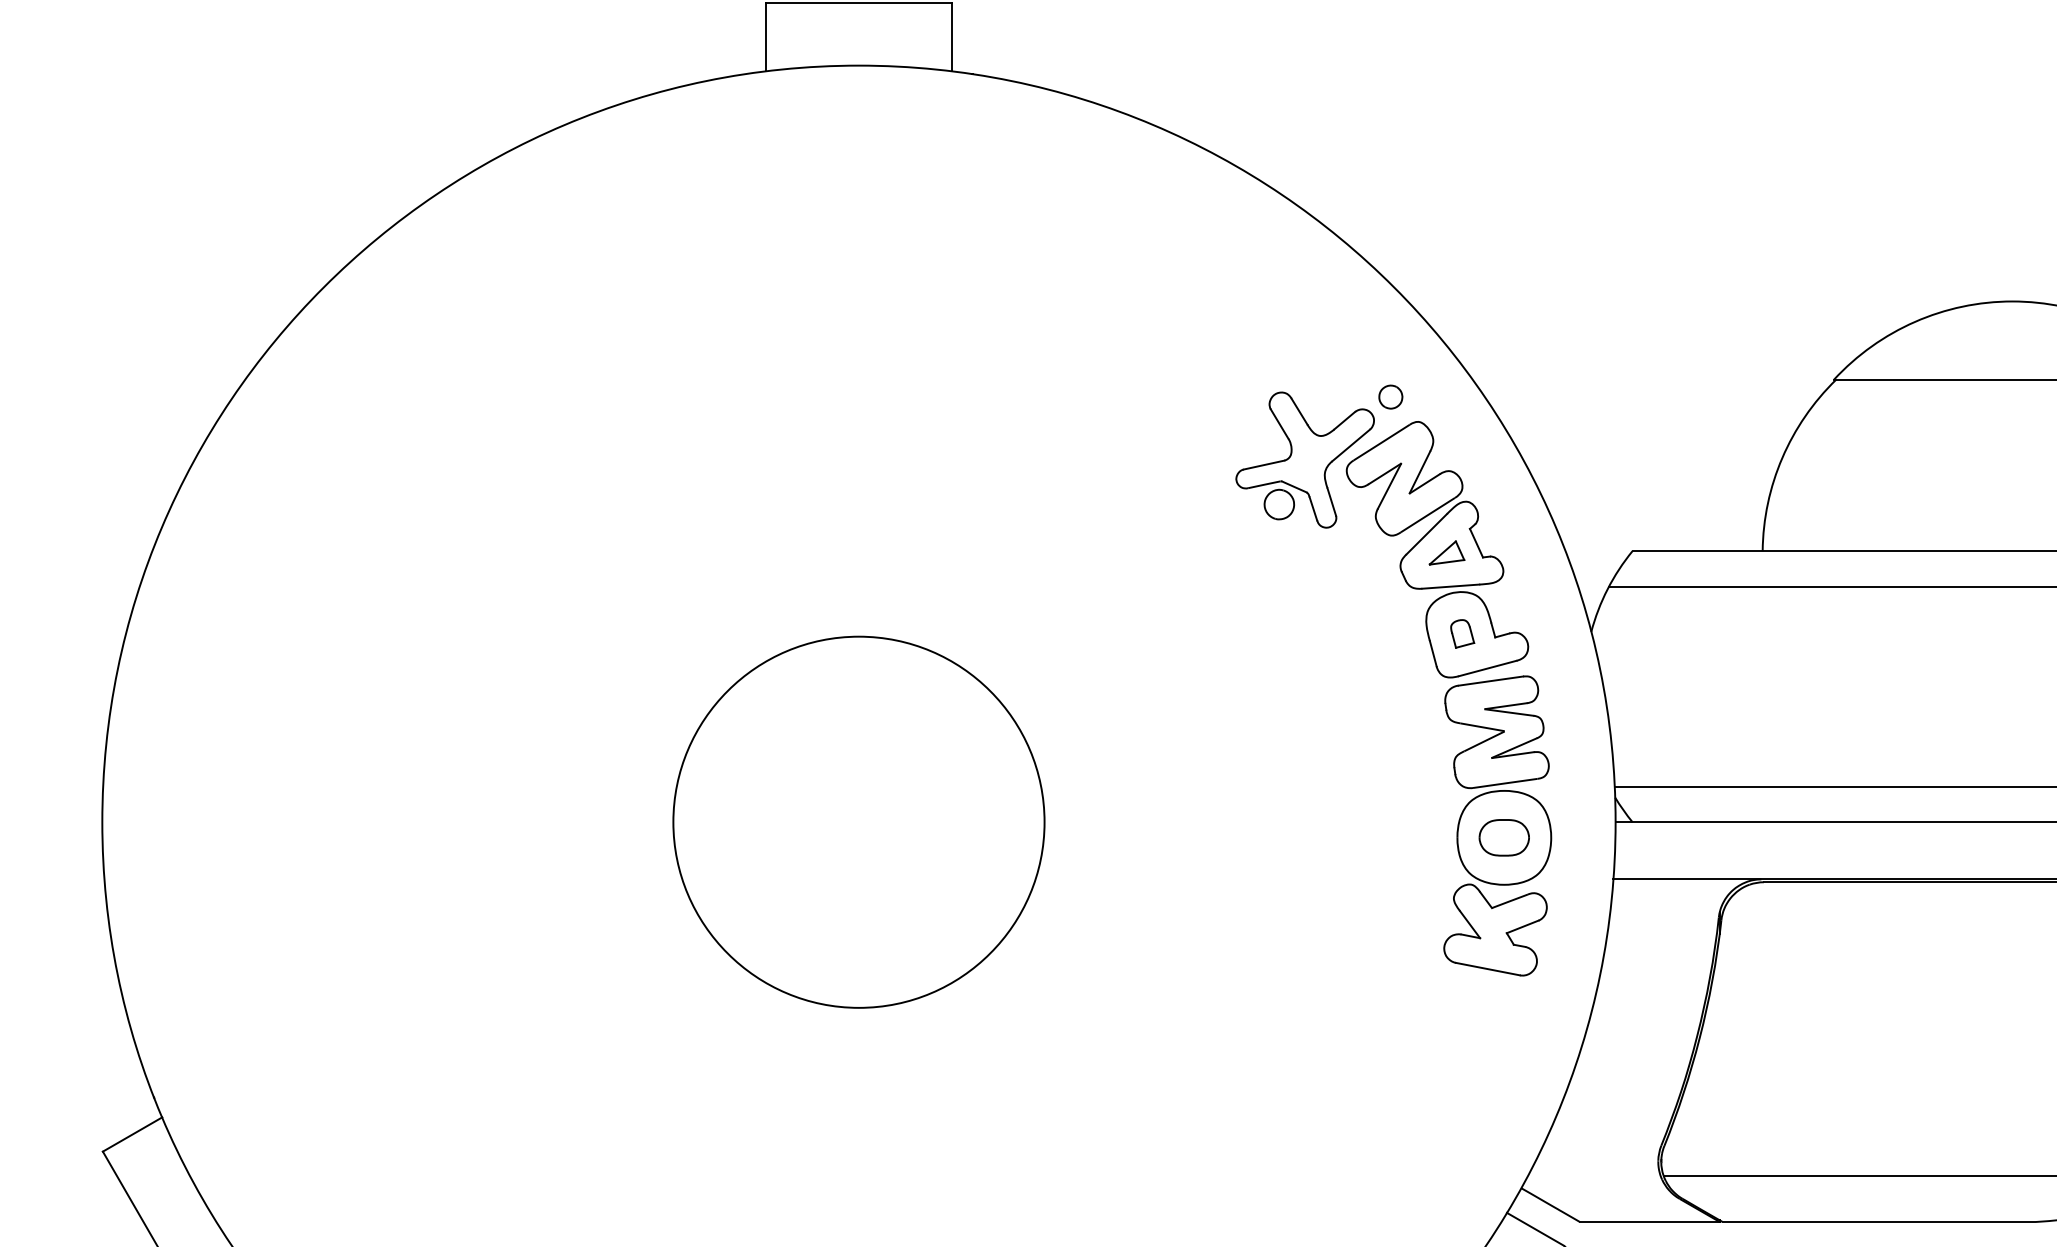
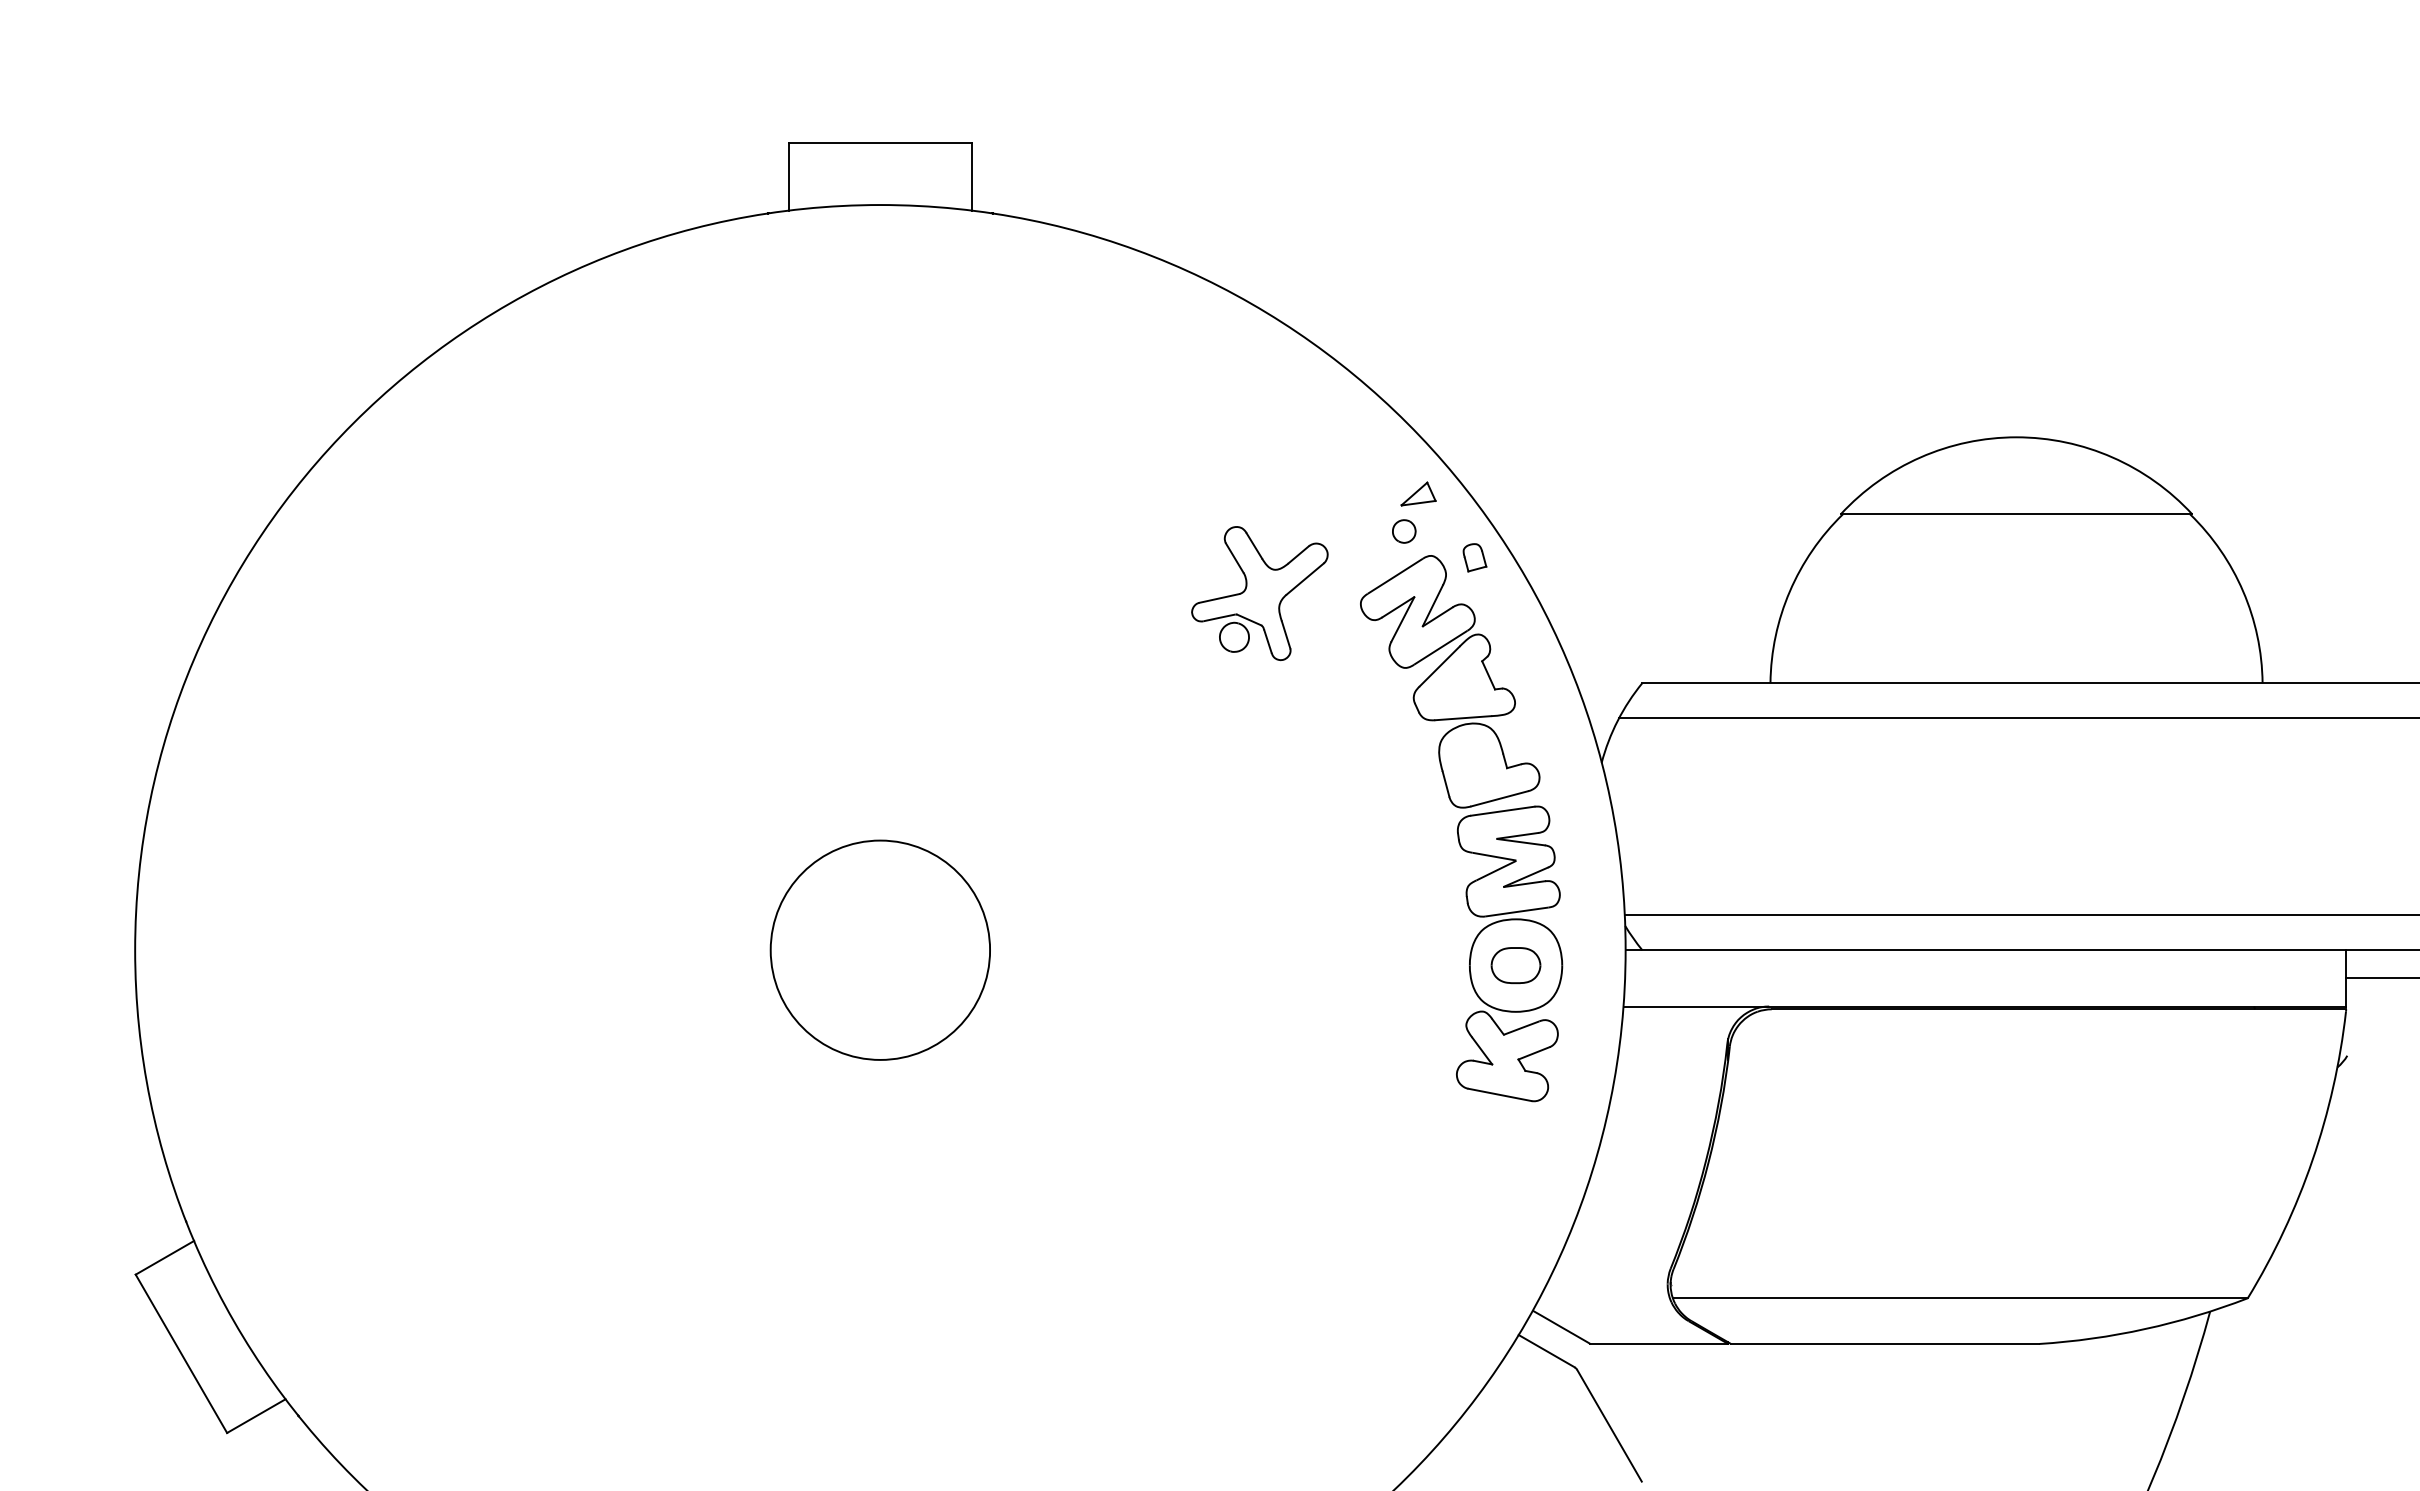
part: (1304, 460) -> (1259, 593), moved
part: (1446, 552) -> (1418, 493), moved
part: (1462, 633) -> (1474, 557), moved
circle: (859, 822) -> (880, 950), size x0.6

